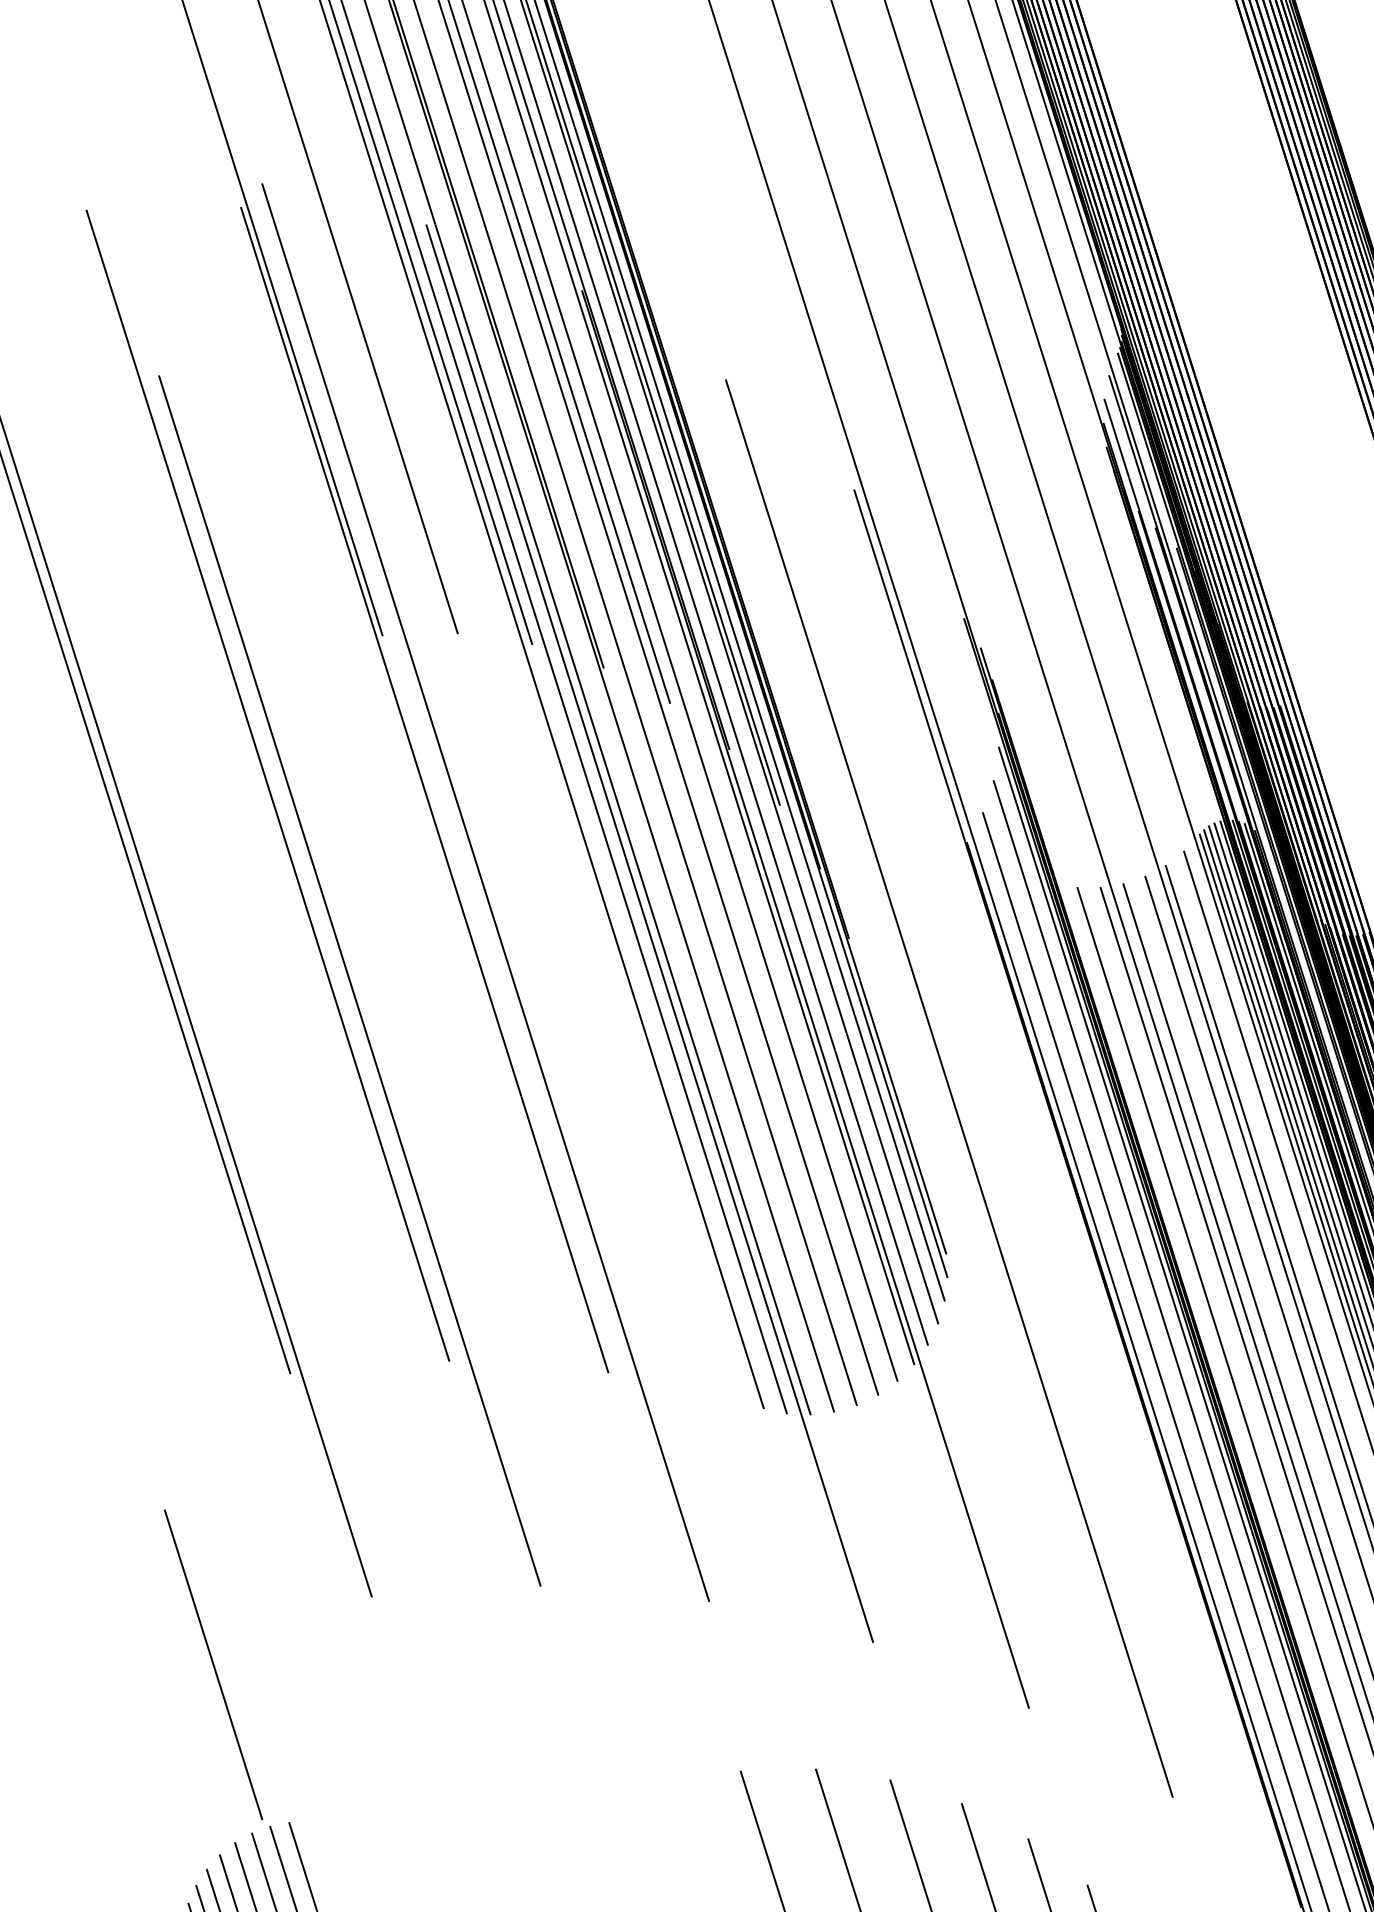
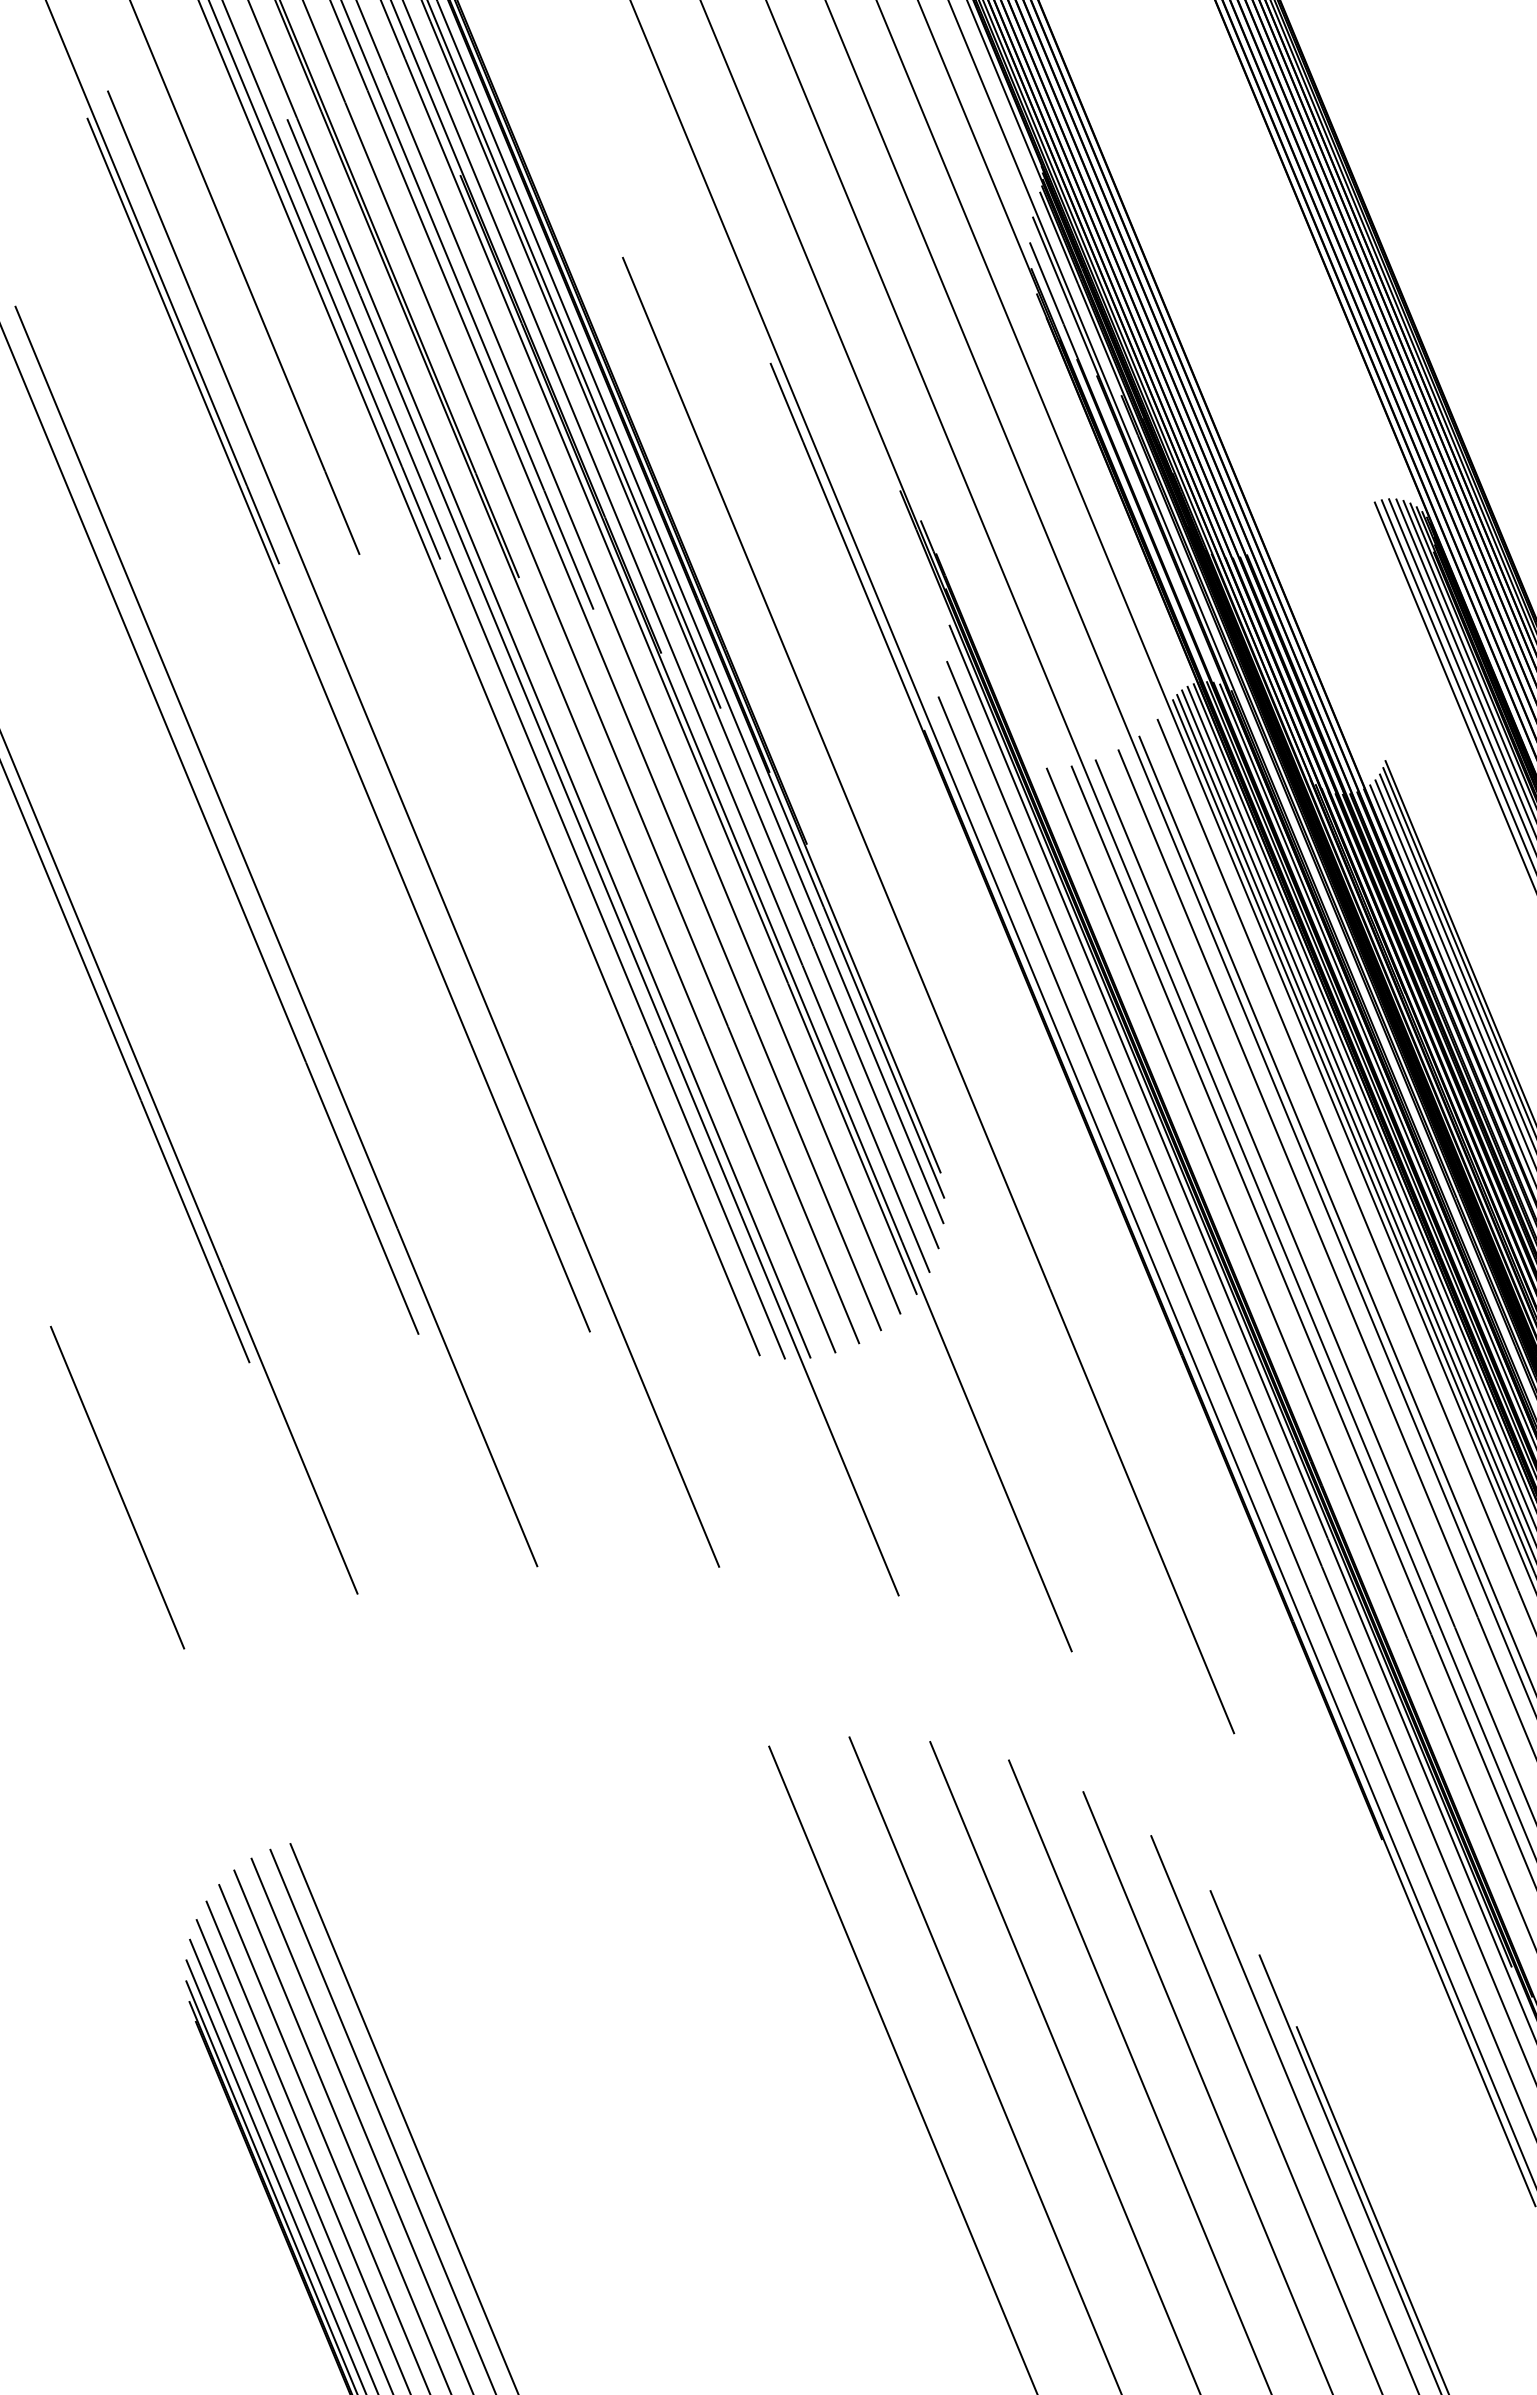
line: (213, 1664) -> (117, 1487), moved

